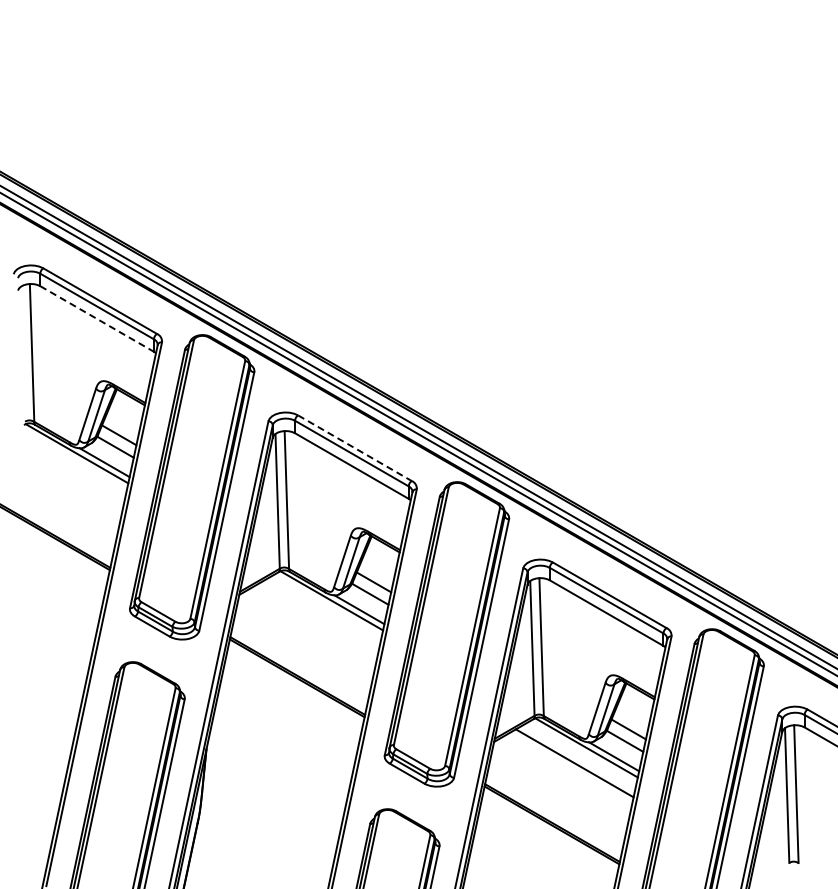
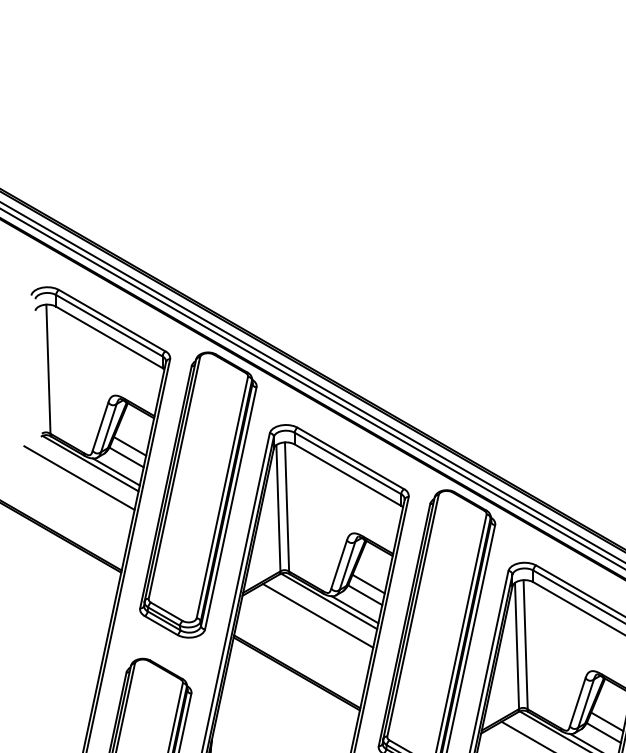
line: (97, 318) -> (109, 336), dashed -> solid
line: (354, 448) -> (350, 458), dashed -> solid
line: (65, 469) -> (79, 478), added
line: (319, 616) -> (317, 616), added

